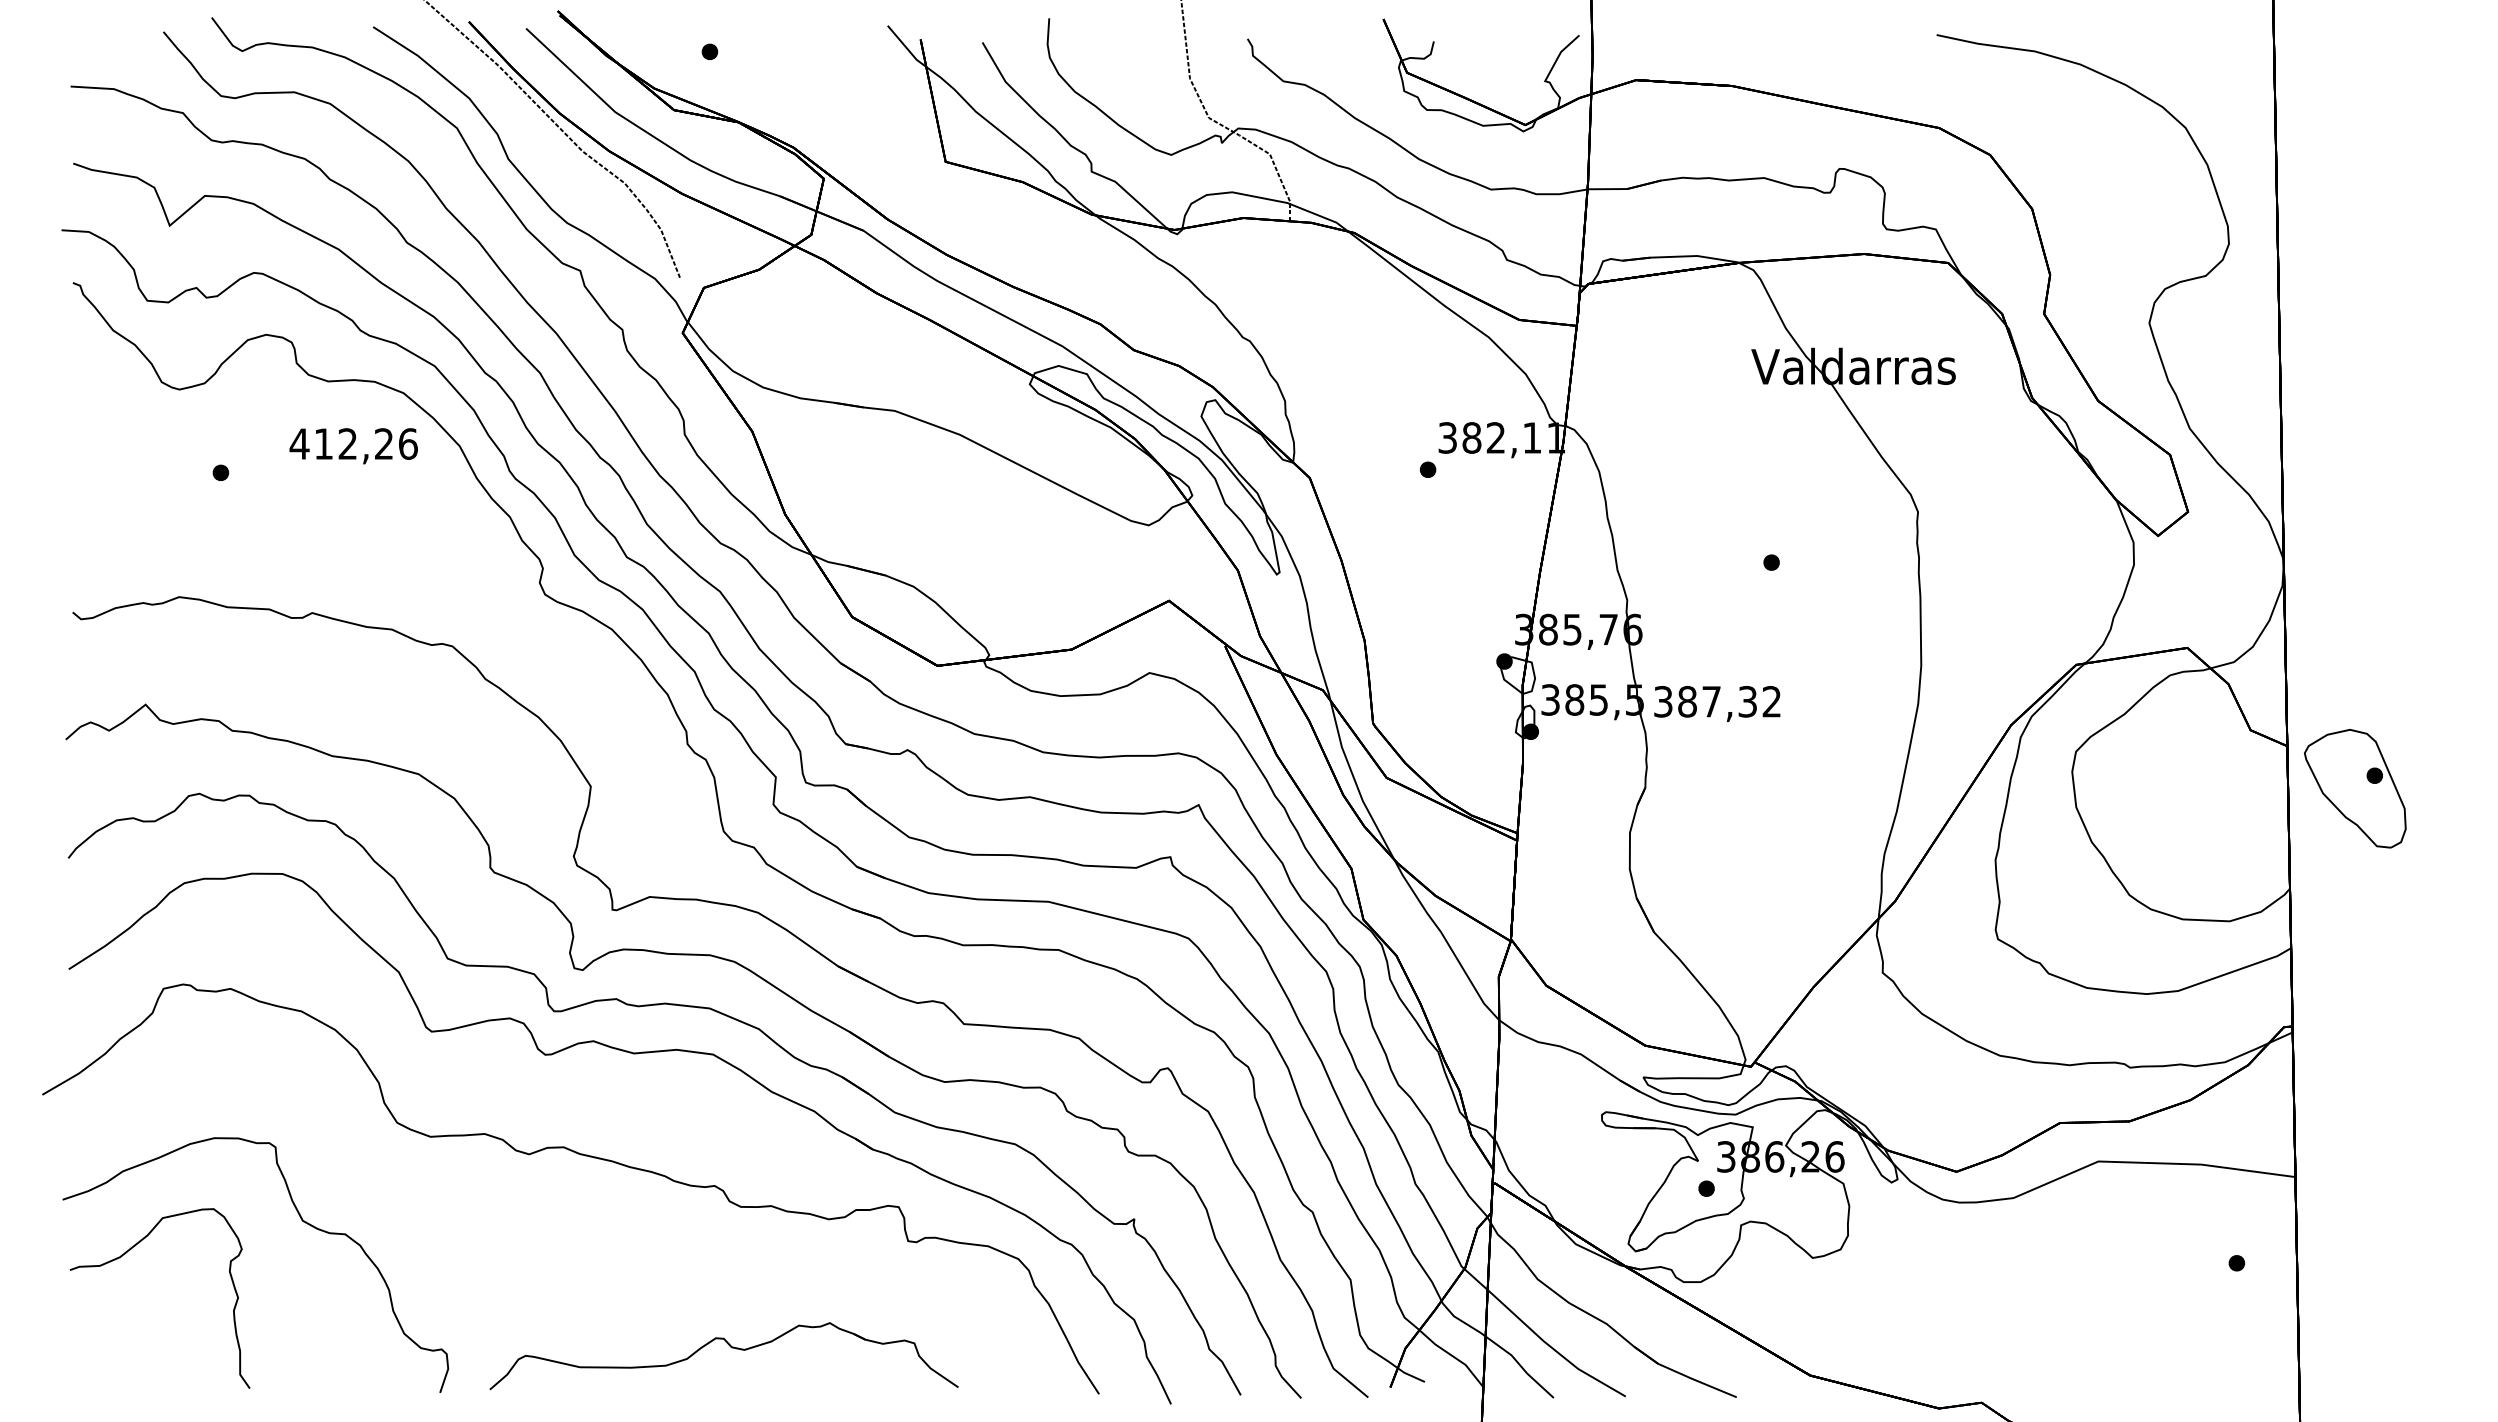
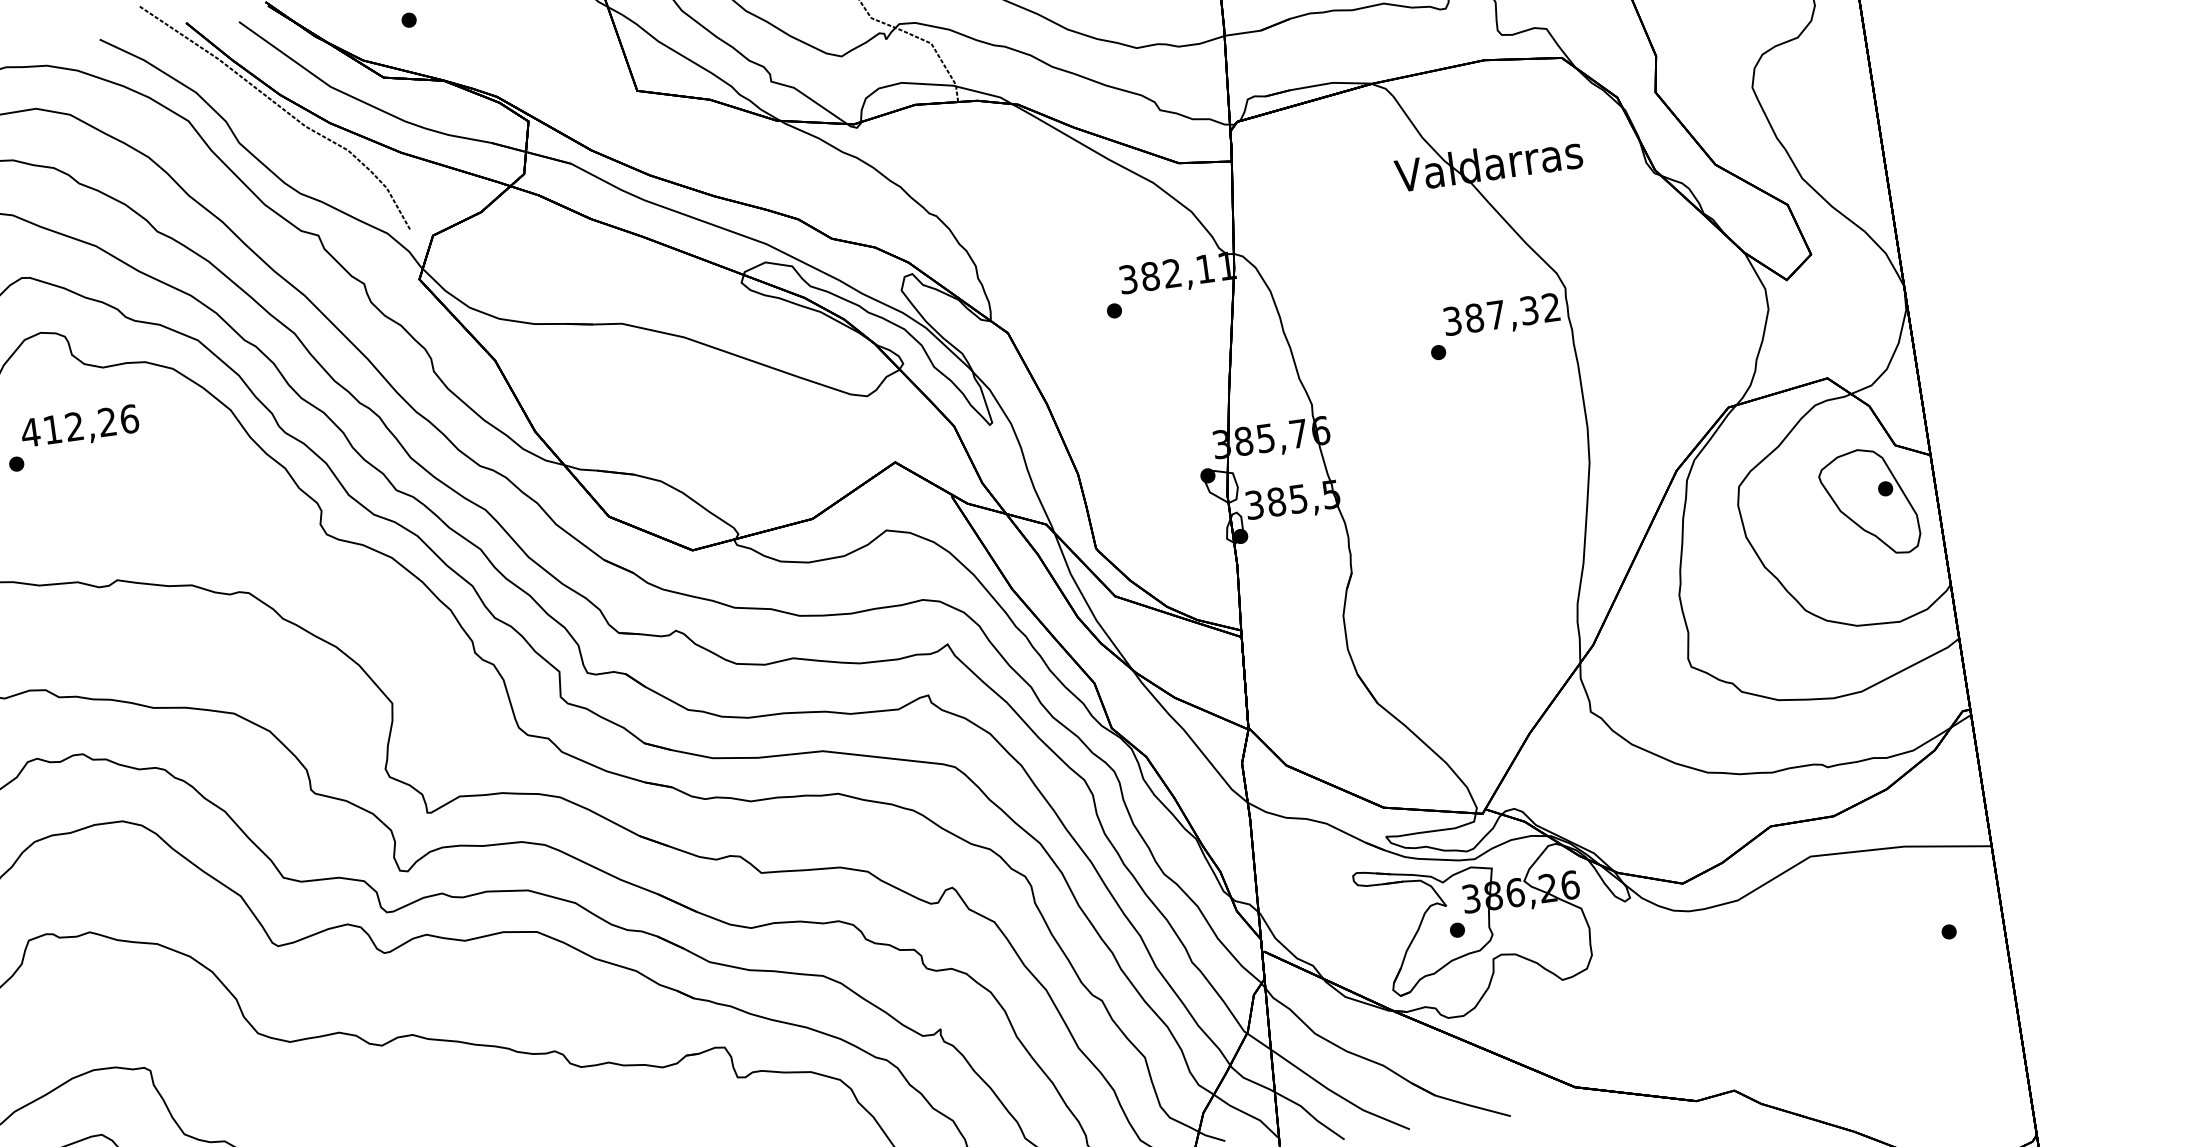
text: (353, 446) -> (80, 428), moved
text: (1717, 703) -> (1502, 315), moved
part: (2355, 788) -> (1869, 502), moved

